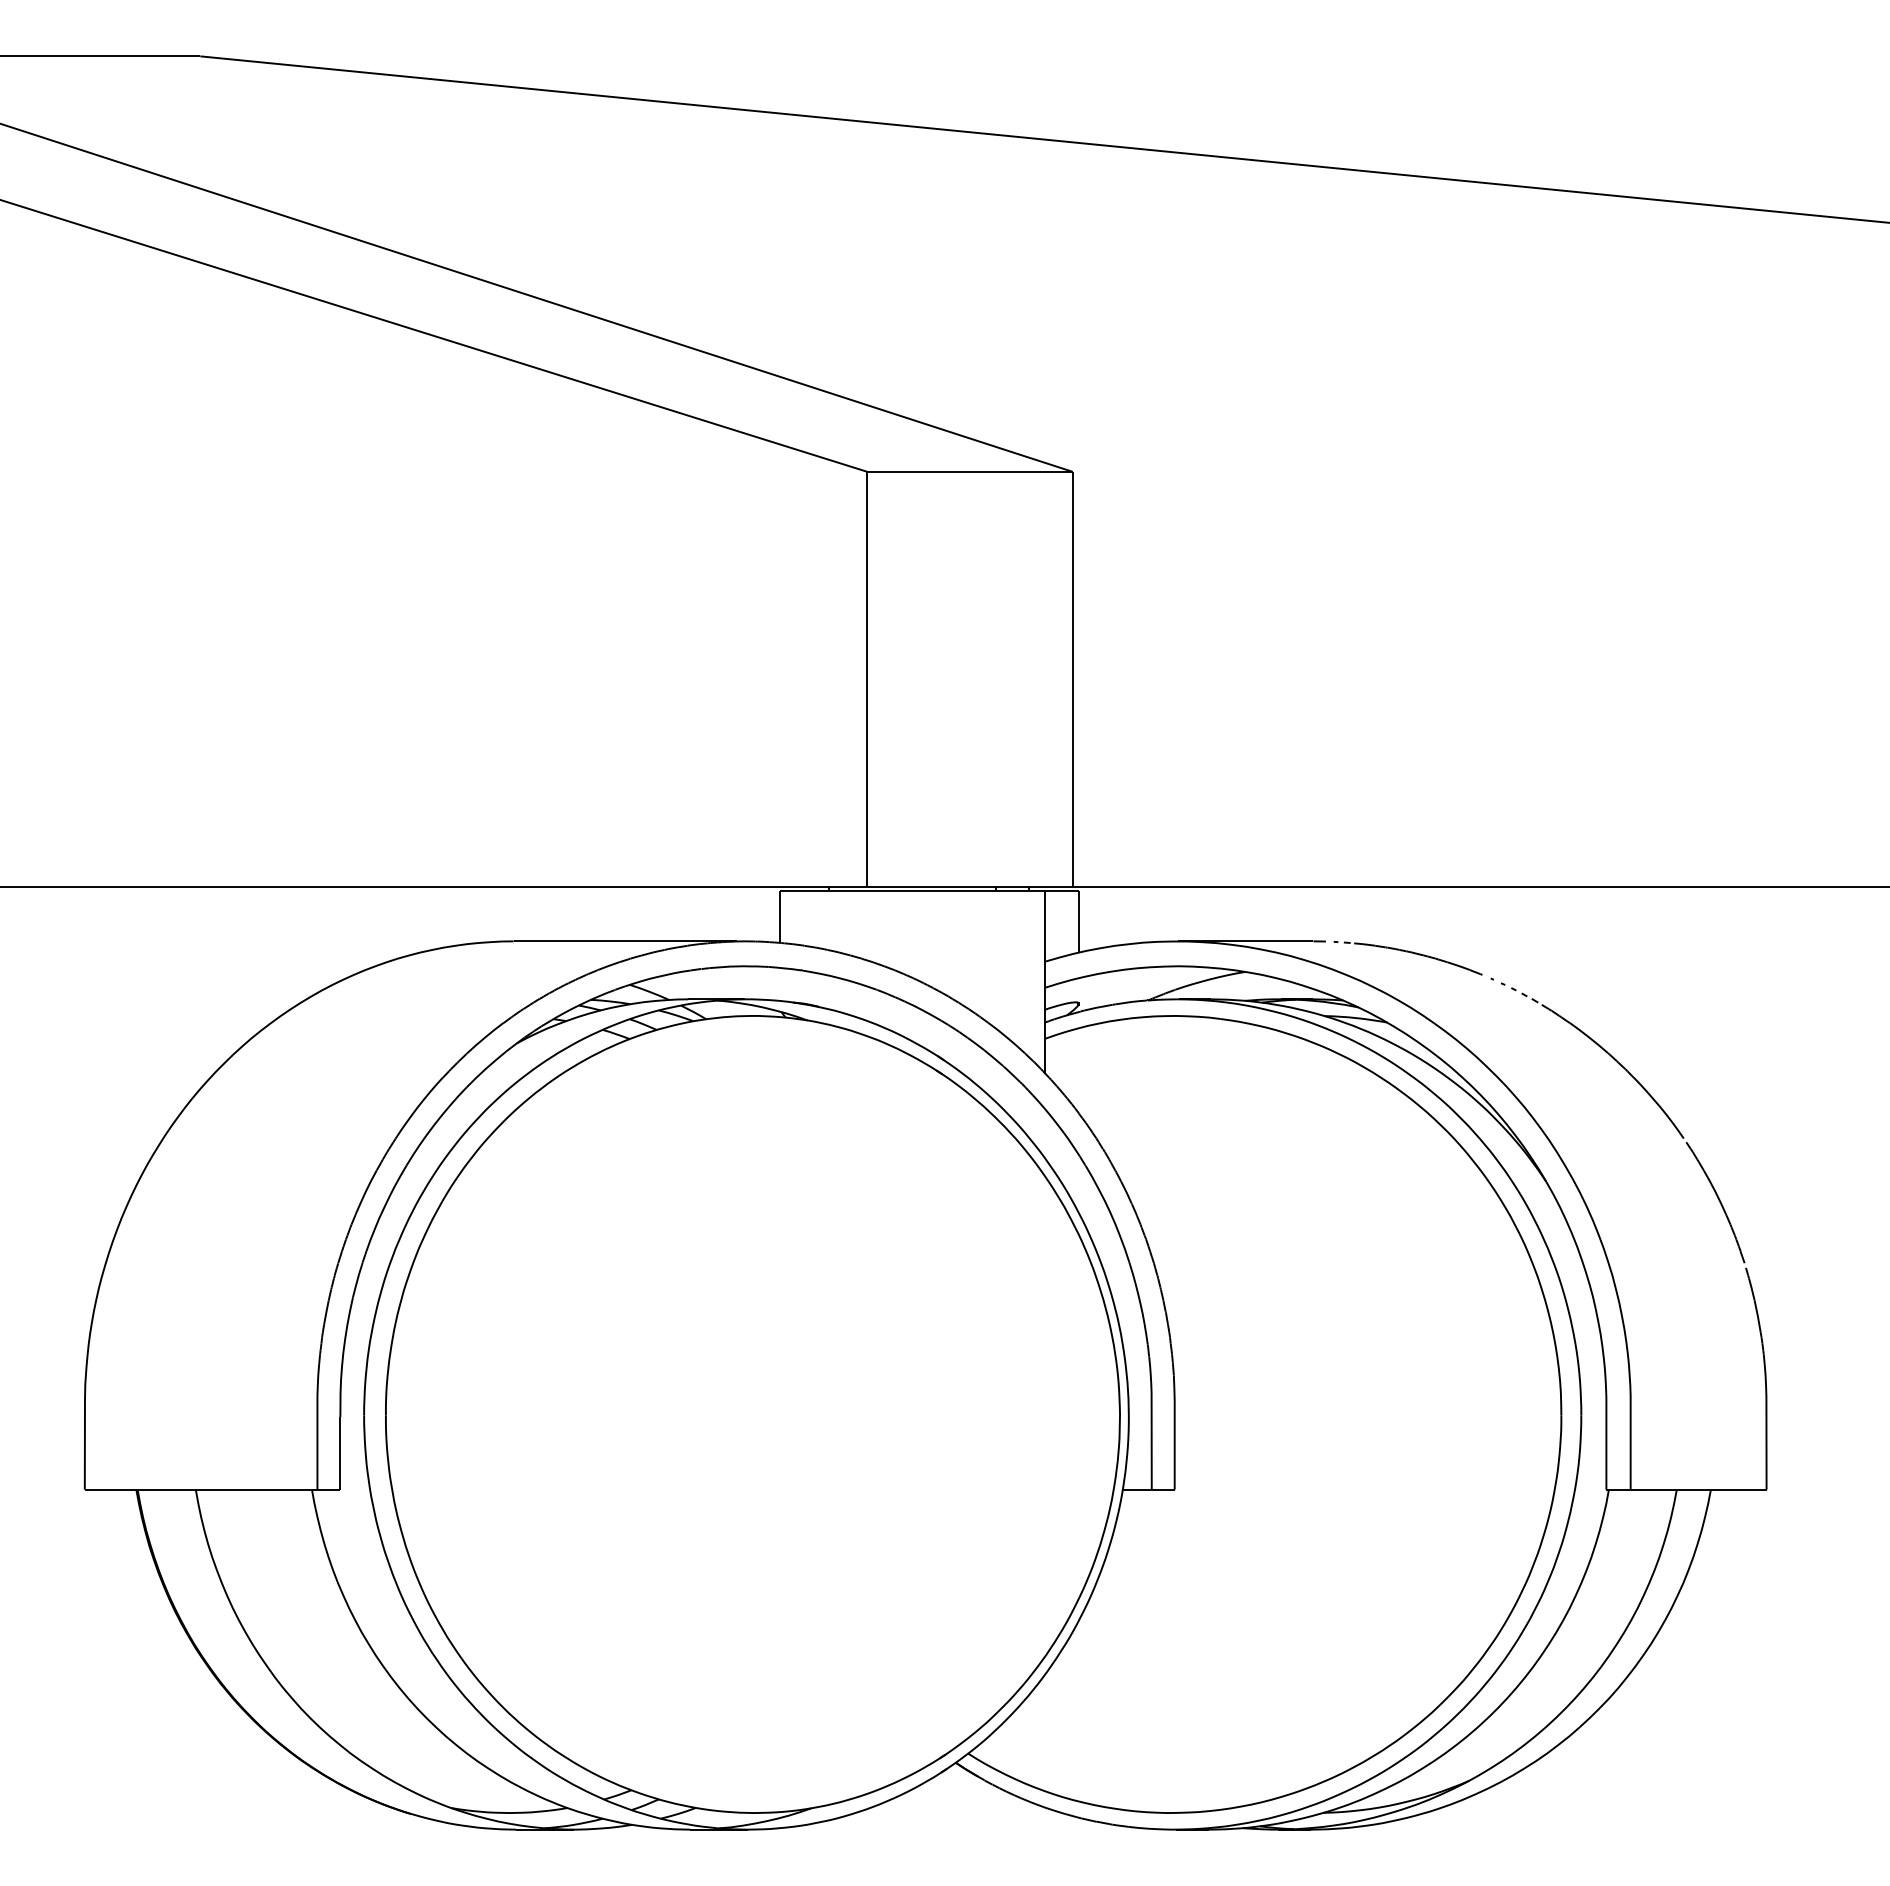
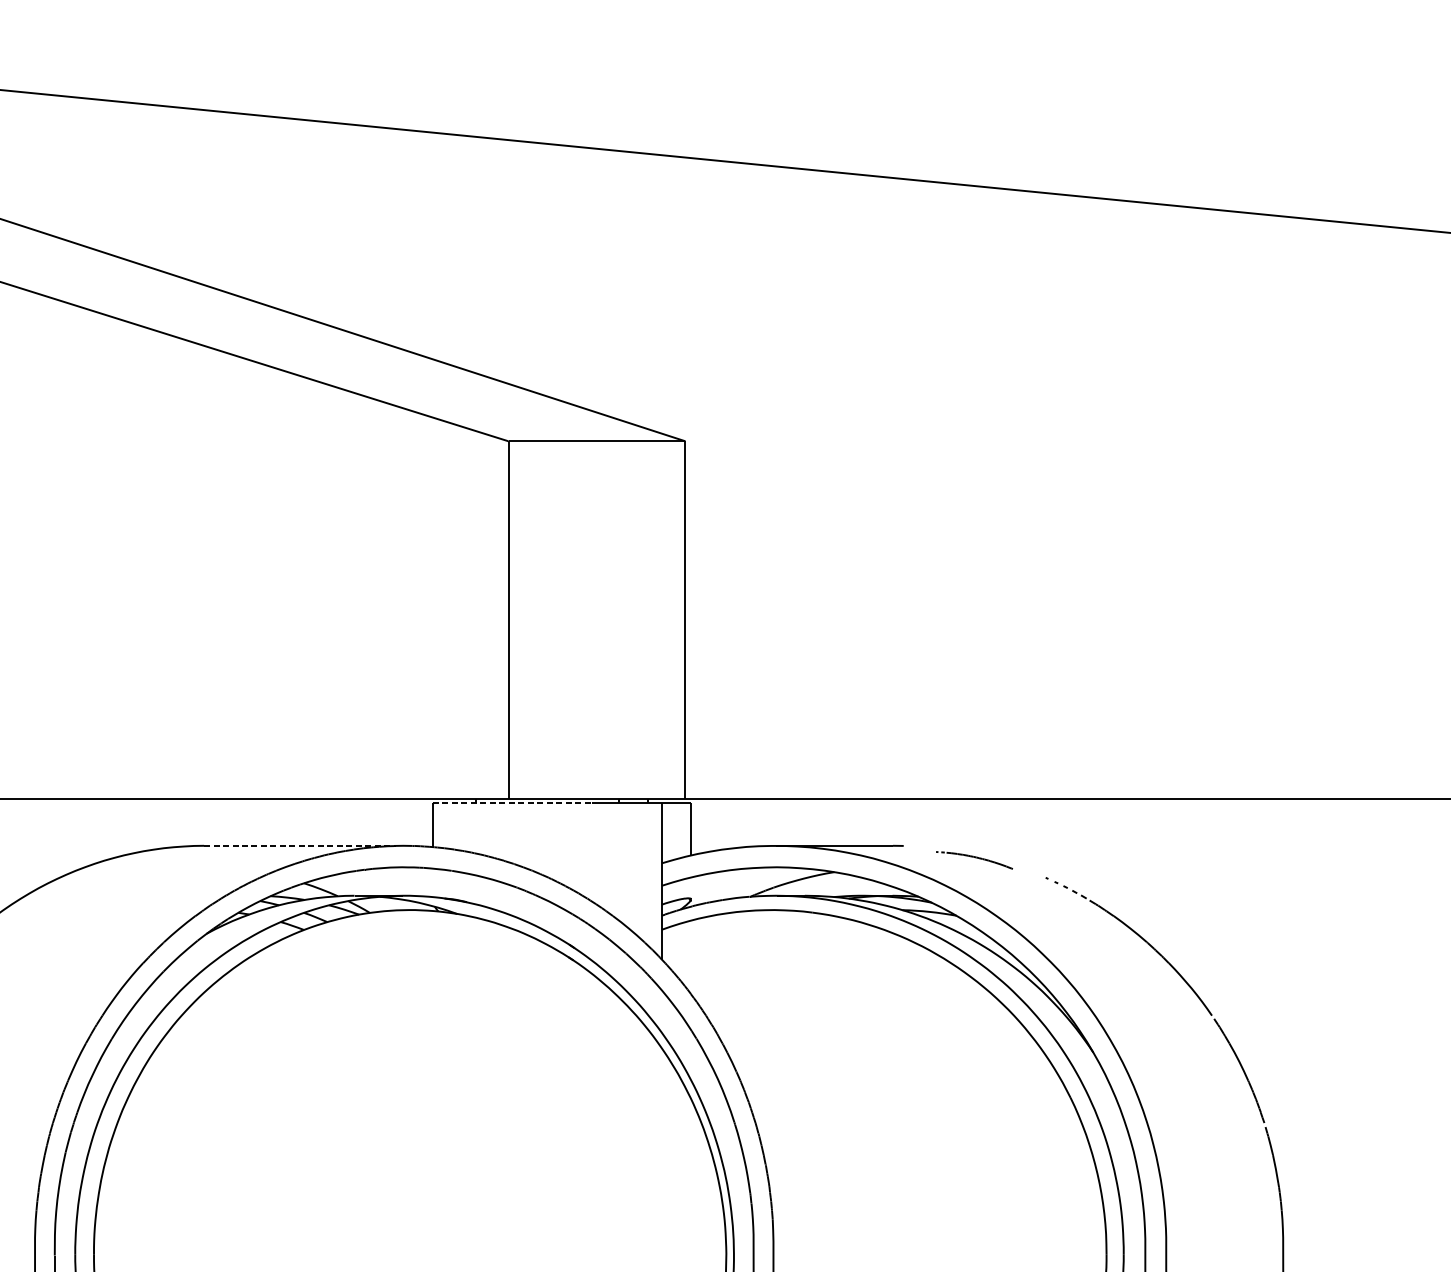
line: (870, 891) -> (511, 802), solid -> dashed
line: (625, 941) -> (300, 845), solid -> dashed
part: (1407, 958) -> (974, 860), size x0.6

